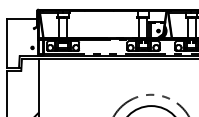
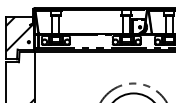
hatch: (22, 38) -> (20, 33), added

